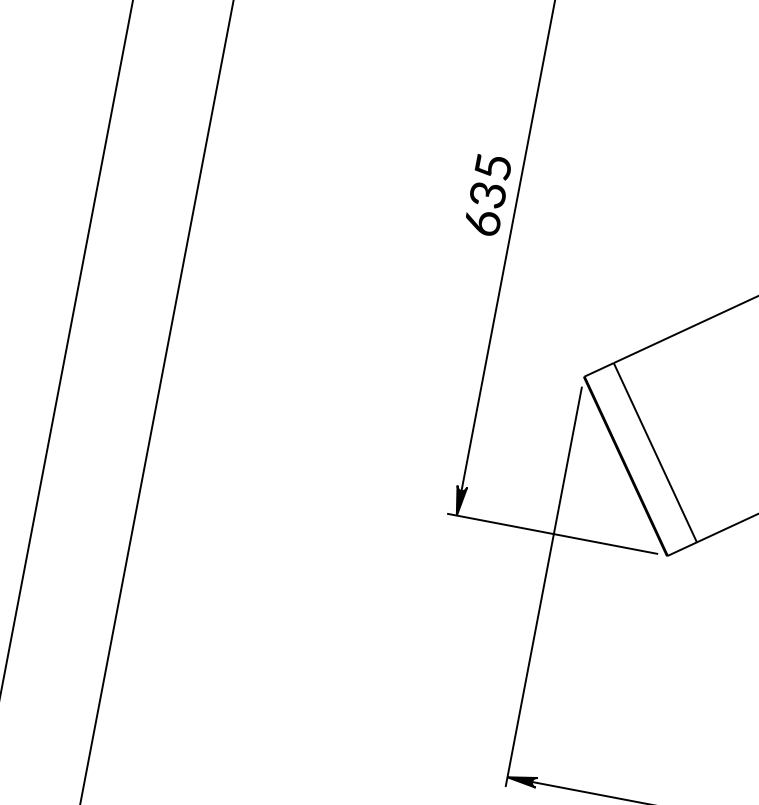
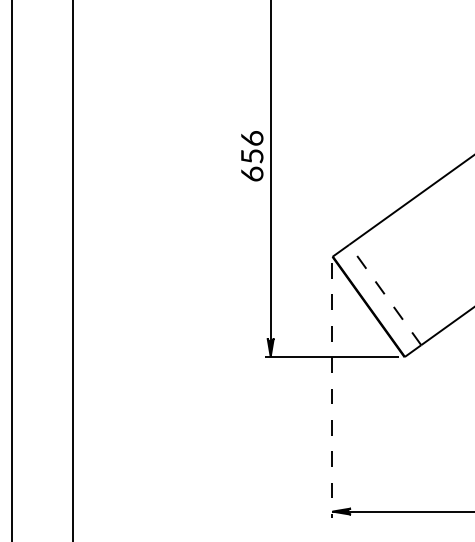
text: (490, 181) -> (252, 147), 635 -> 656
line: (655, 453) -> (385, 295), solid -> dashed
line: (543, 586) -> (332, 390), solid -> dashed

